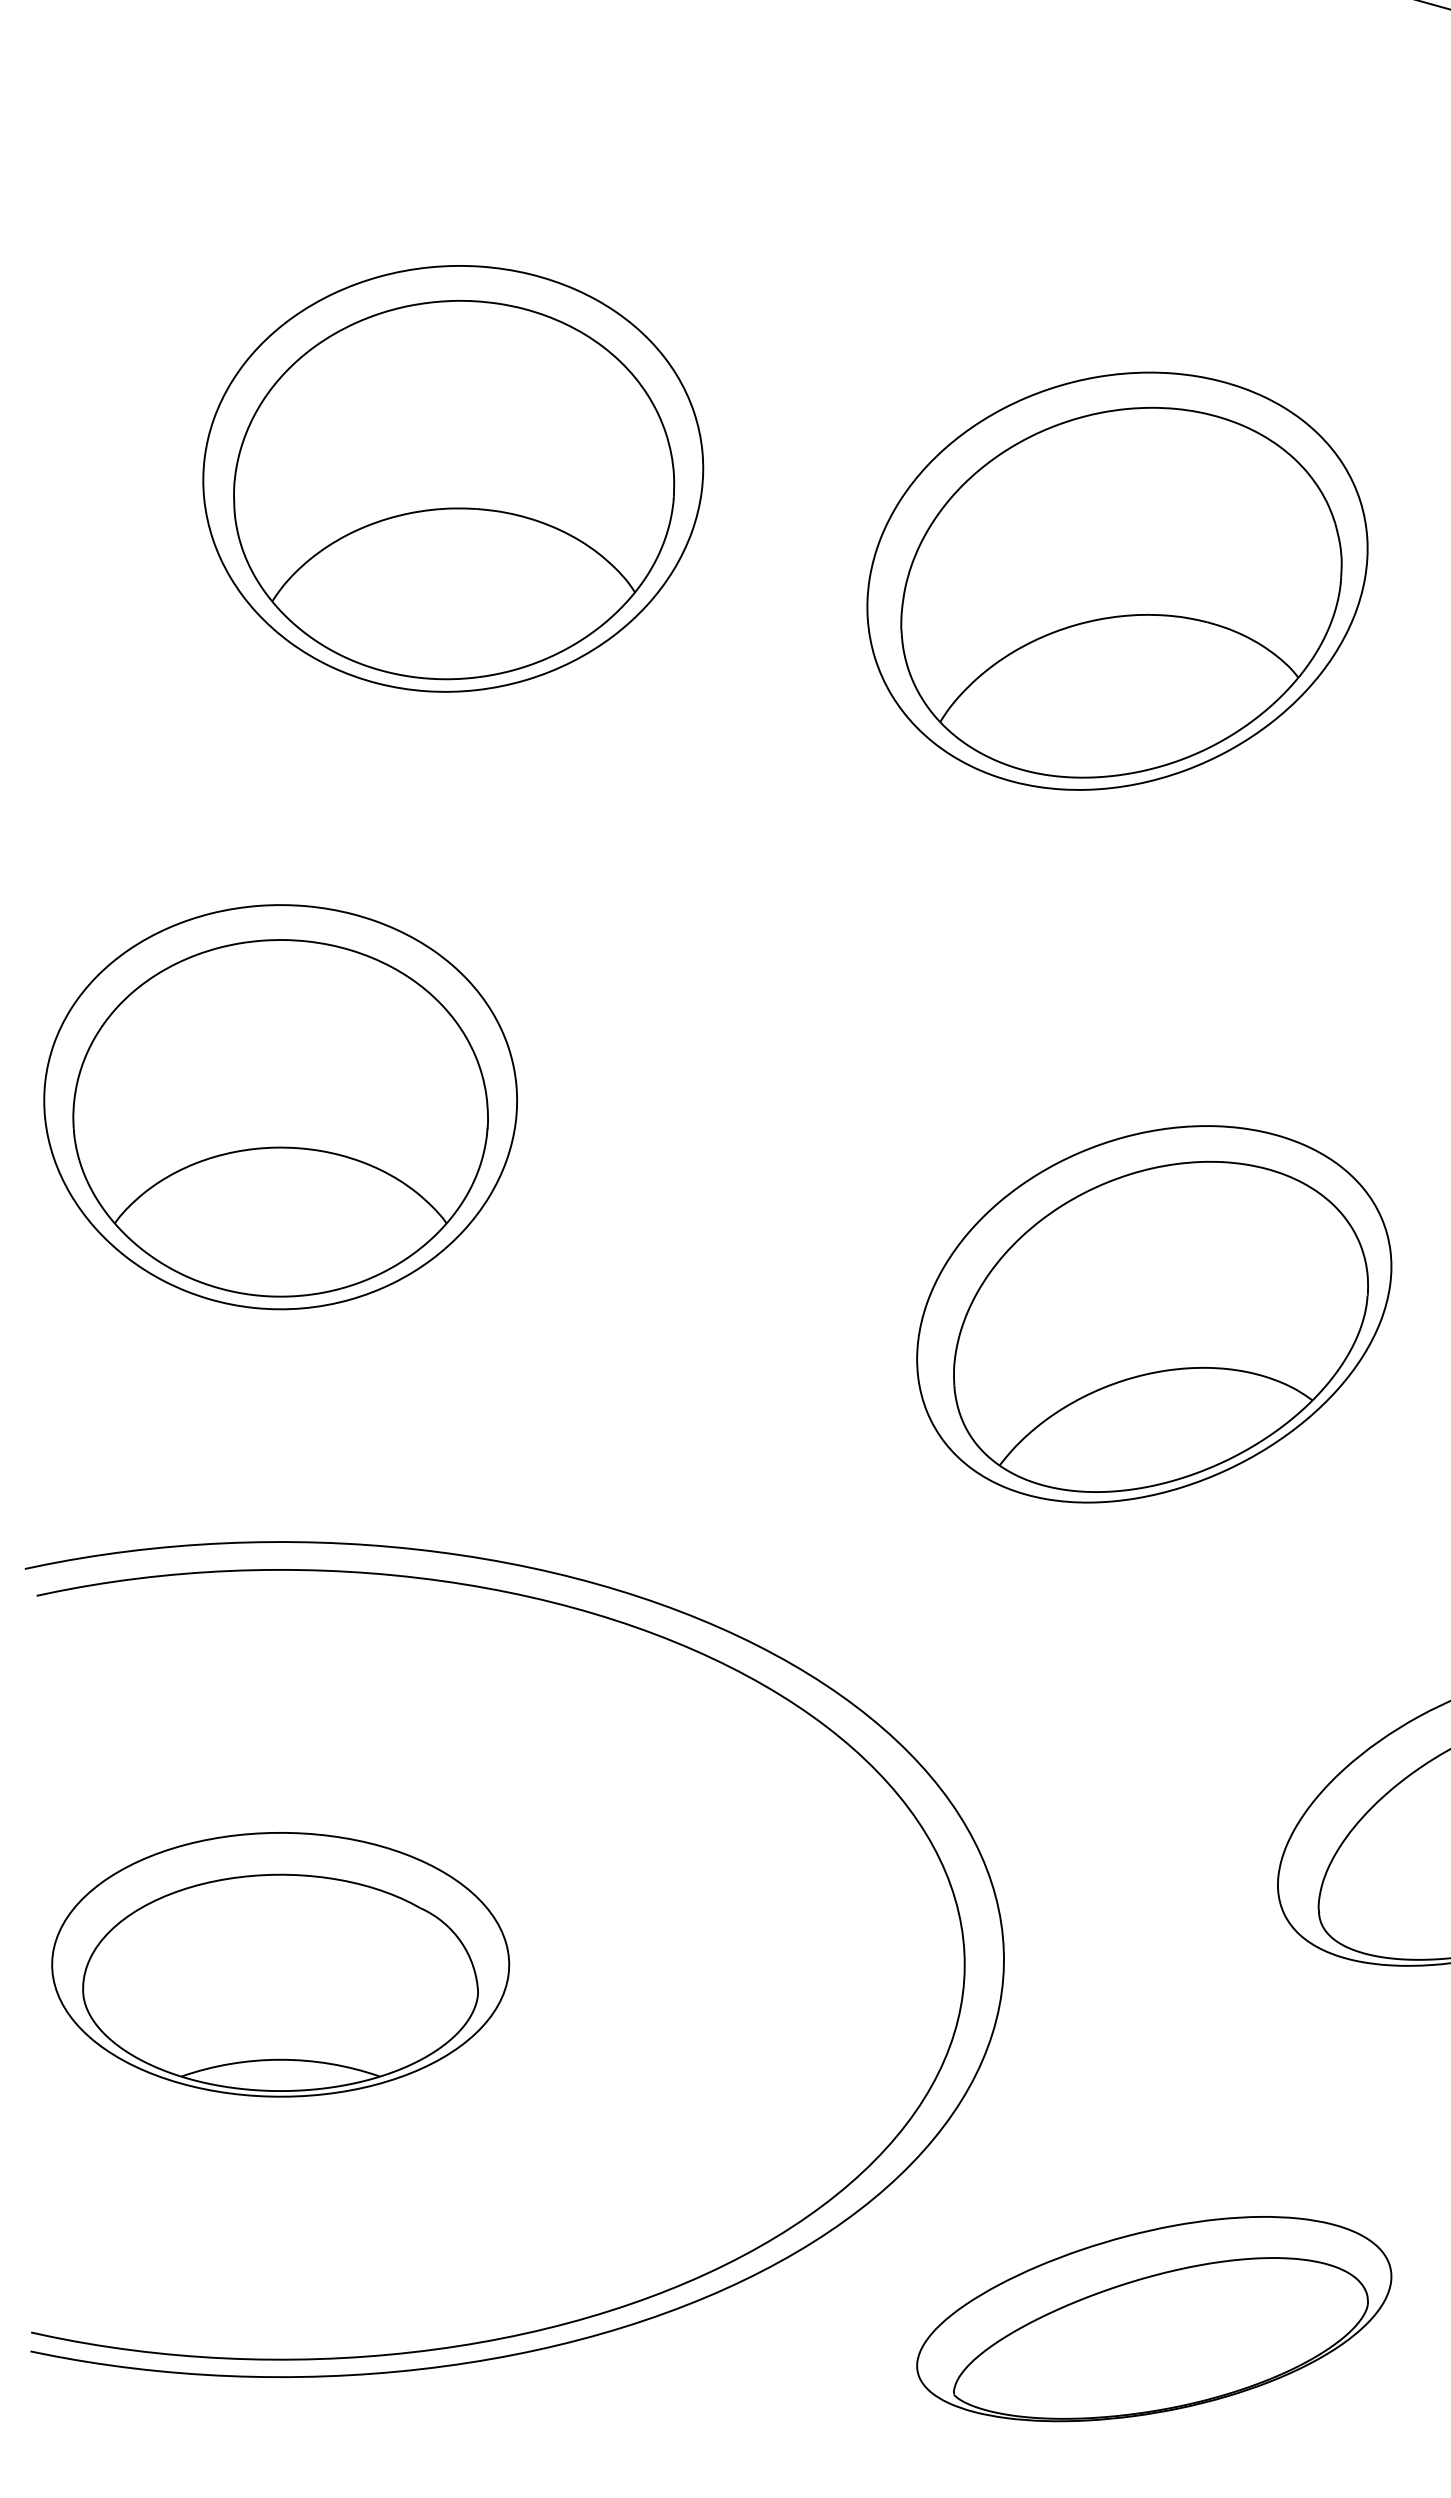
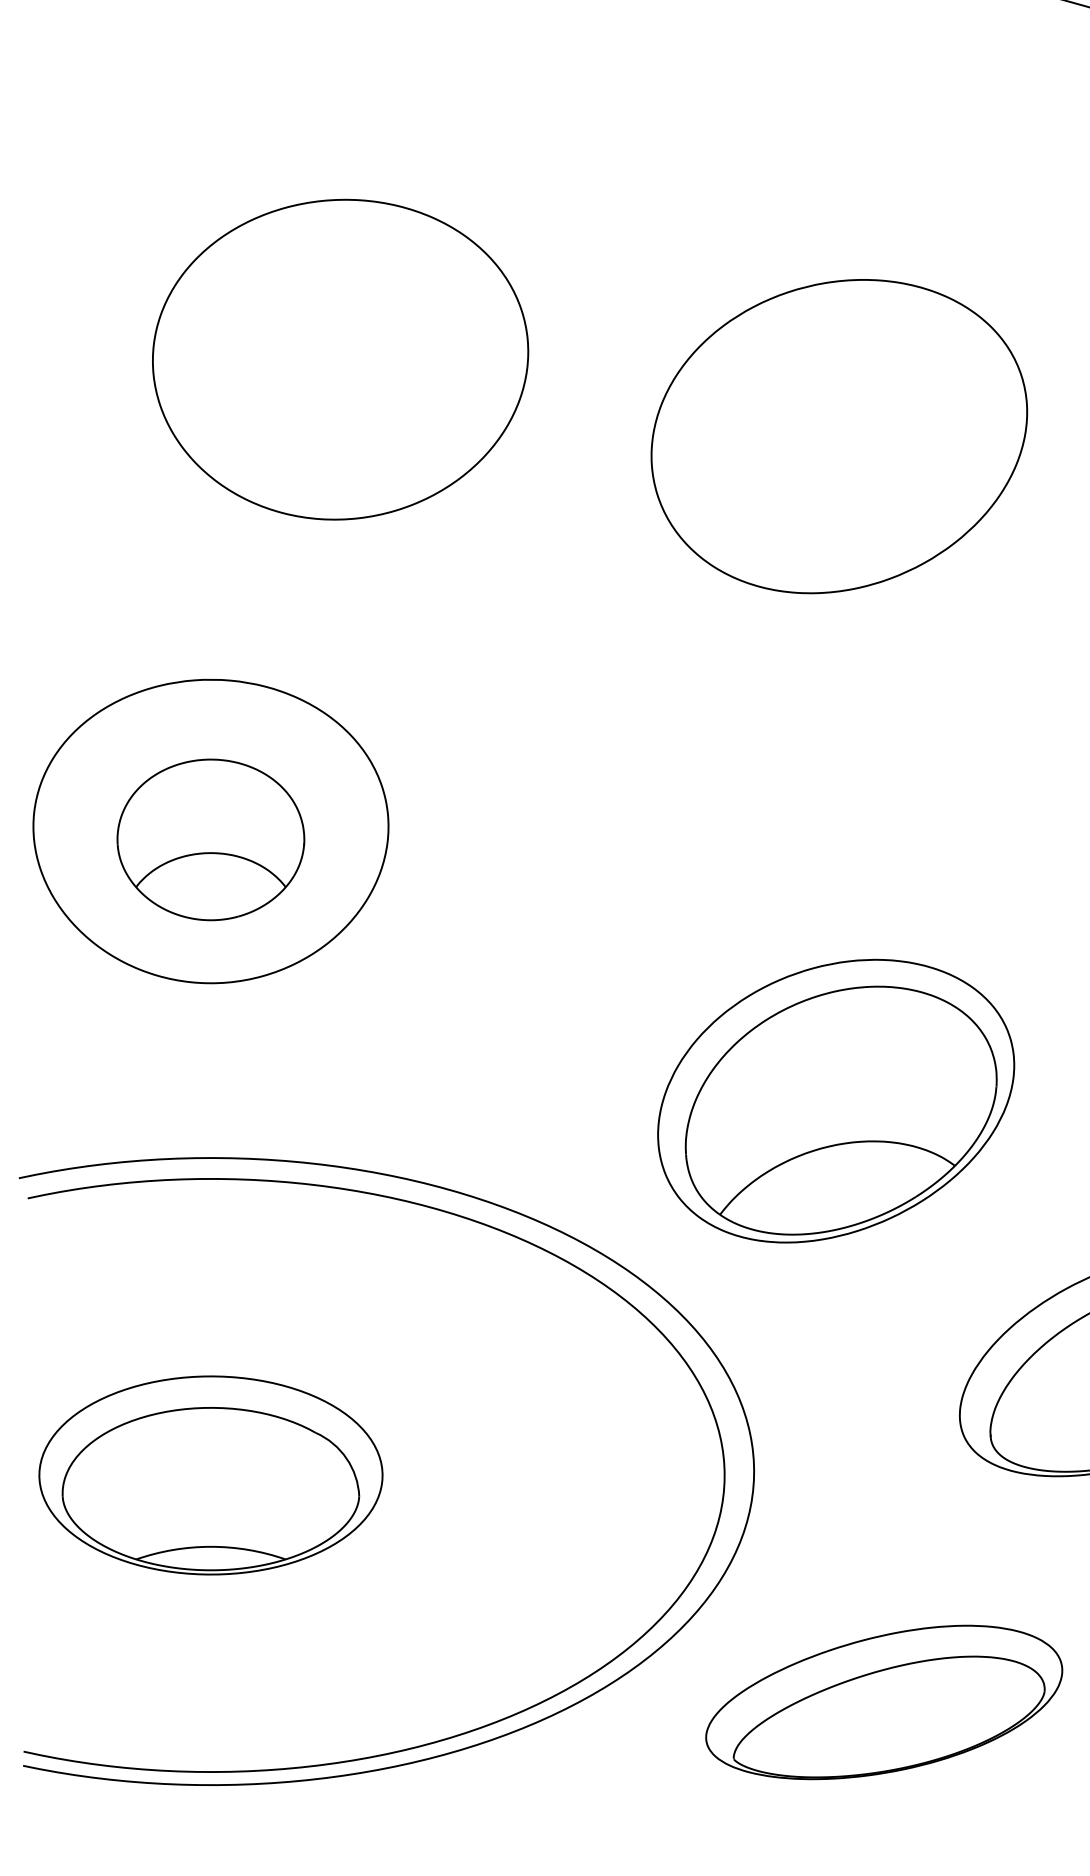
part: (454, 489) -> (341, 367), removed
part: (1121, 592) -> (842, 445), removed
part: (280, 1118) -> (210, 840), size x0.6
part: (1154, 1314) -> (836, 1101), moved
part: (1154, 2319) -> (884, 1702), moved

